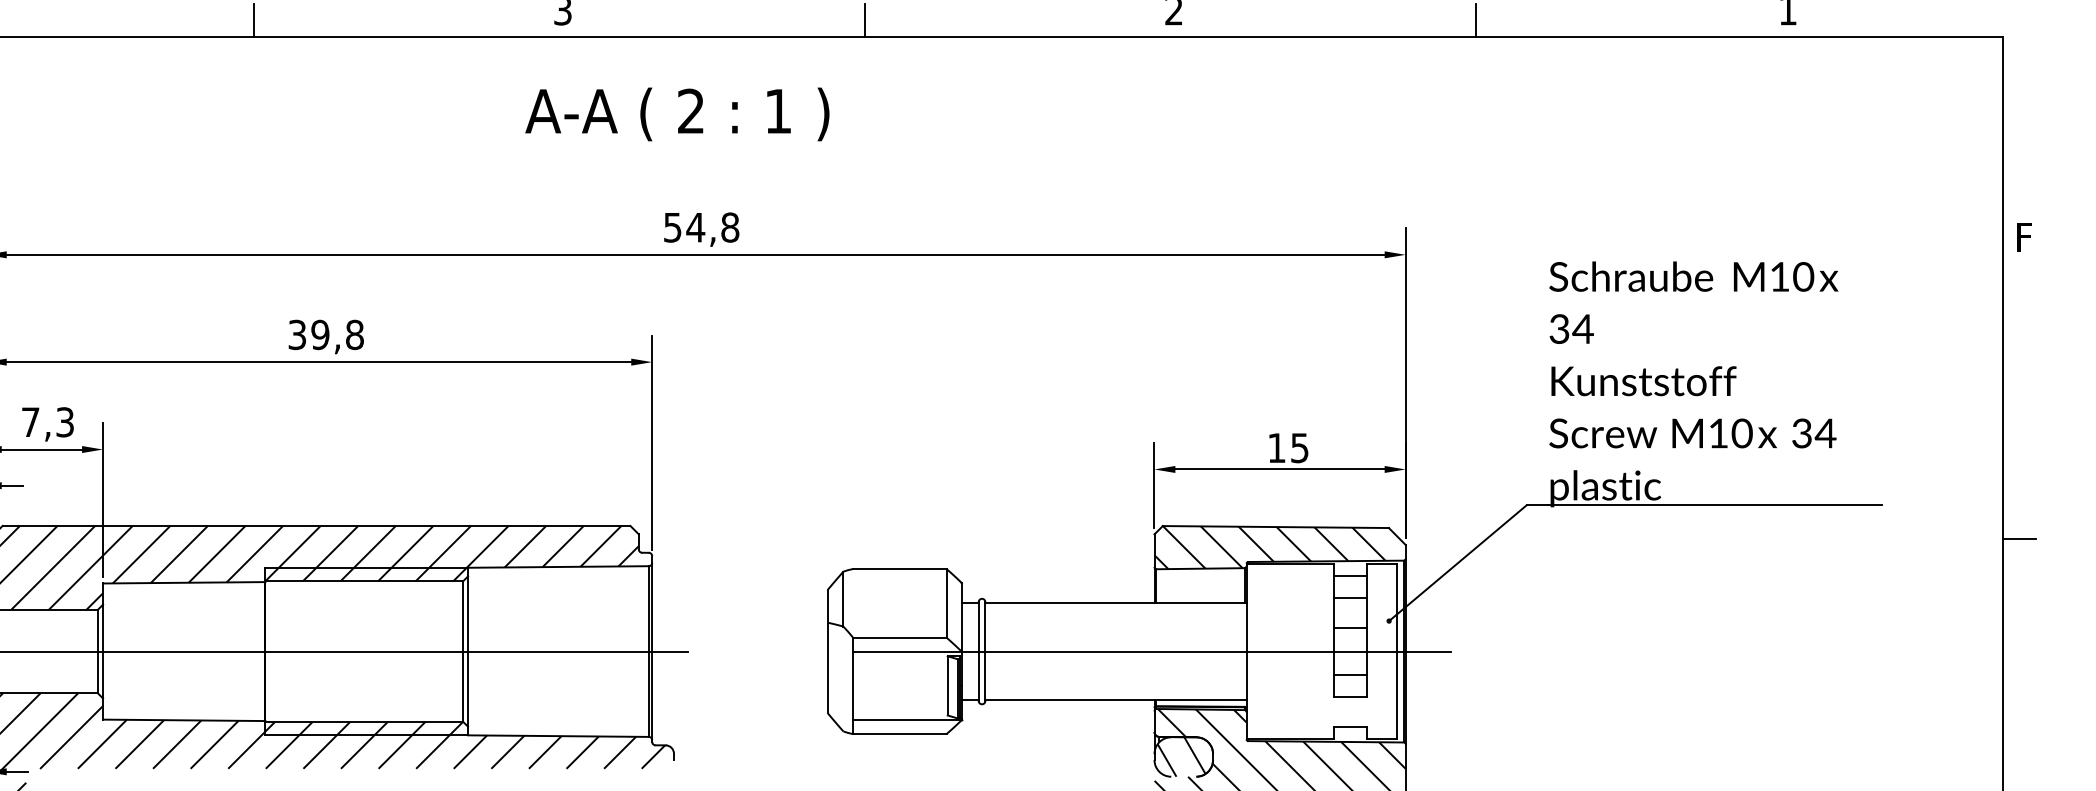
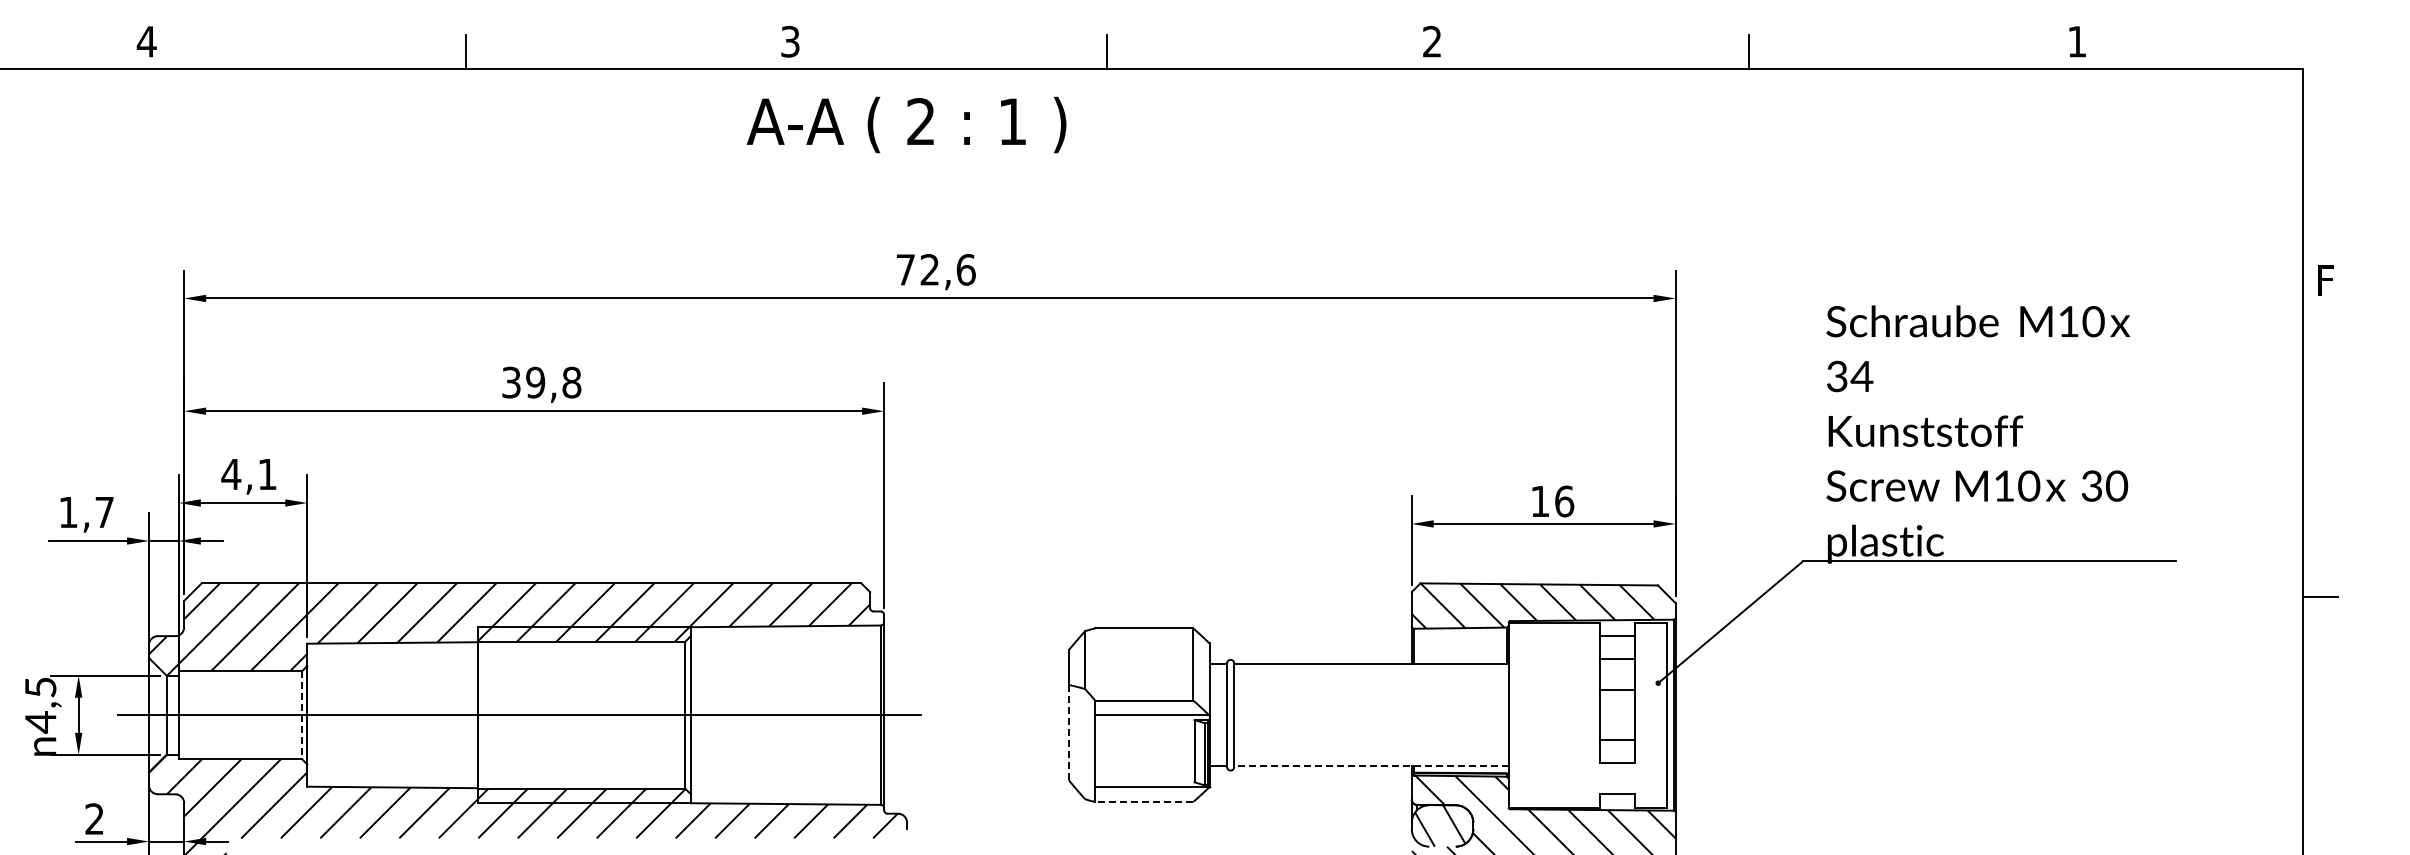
text: (677, 113) -> (906, 124), moved
text: (701, 227) -> (935, 269), 54,8 -> 72,6
text: (47, 422) -> (248, 474), 7,3 -> 4,1
text: (1825, 432) -> (2116, 485), 34 -> 30
text: (1299, 448) -> (1564, 501), 15 -> 16
line: (98, 651) -> (302, 715), solid -> dashed
line: (1207, 651) -> (1467, 715), removed
line: (827, 668) -> (1068, 732), solid -> dashed
line: (1115, 700) -> (1370, 766), solid -> dashed
line: (899, 733) -> (1143, 801), solid -> dashed

